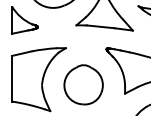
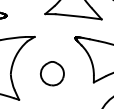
part: (83, 84) -> (52, 73), size x0.6

